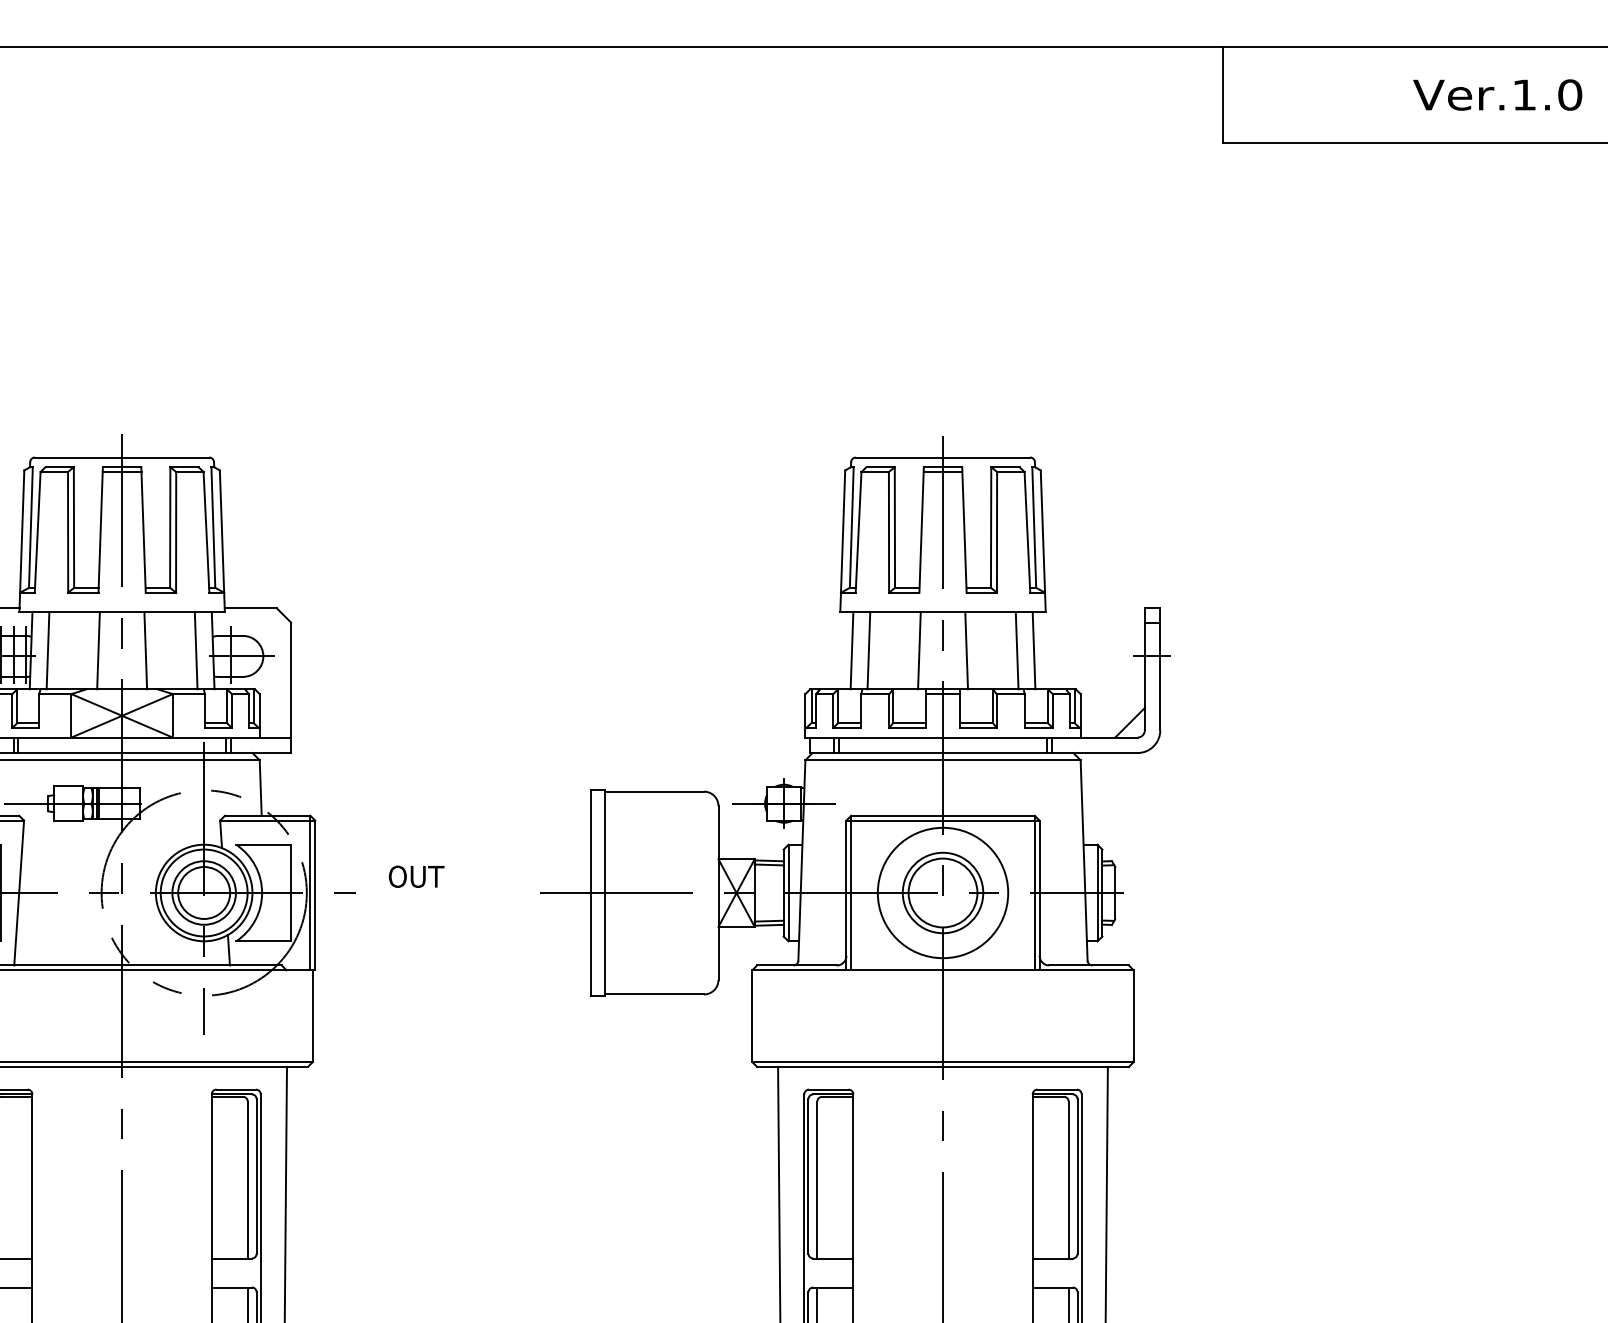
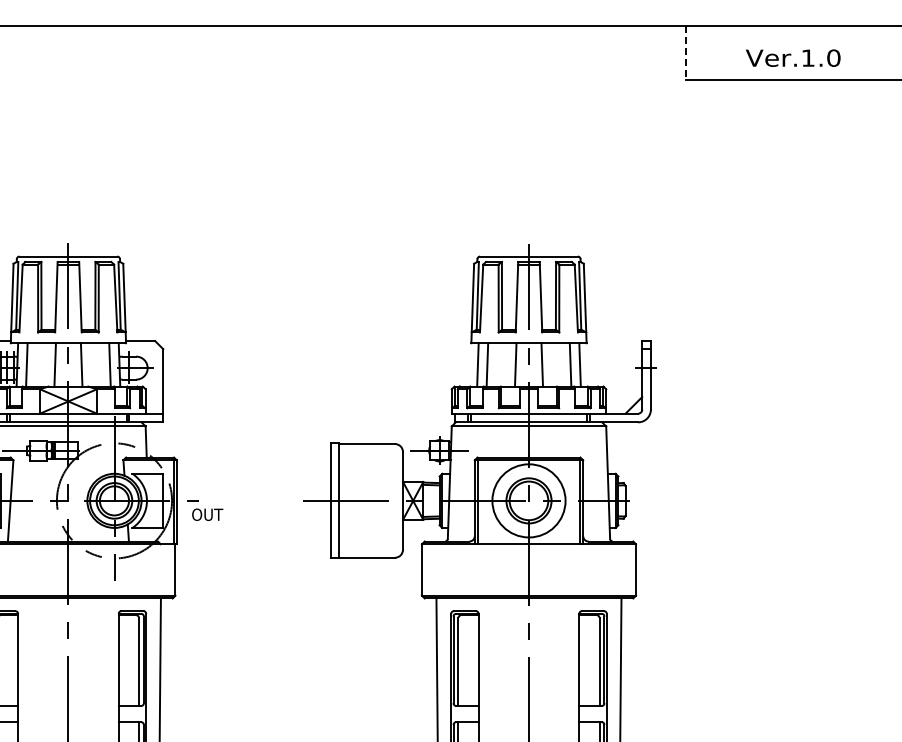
text: (1498, 93) -> (793, 57), moved
line: (1221, 95) -> (685, 53), solid -> dashed
text: (416, 876) -> (207, 514), moved

